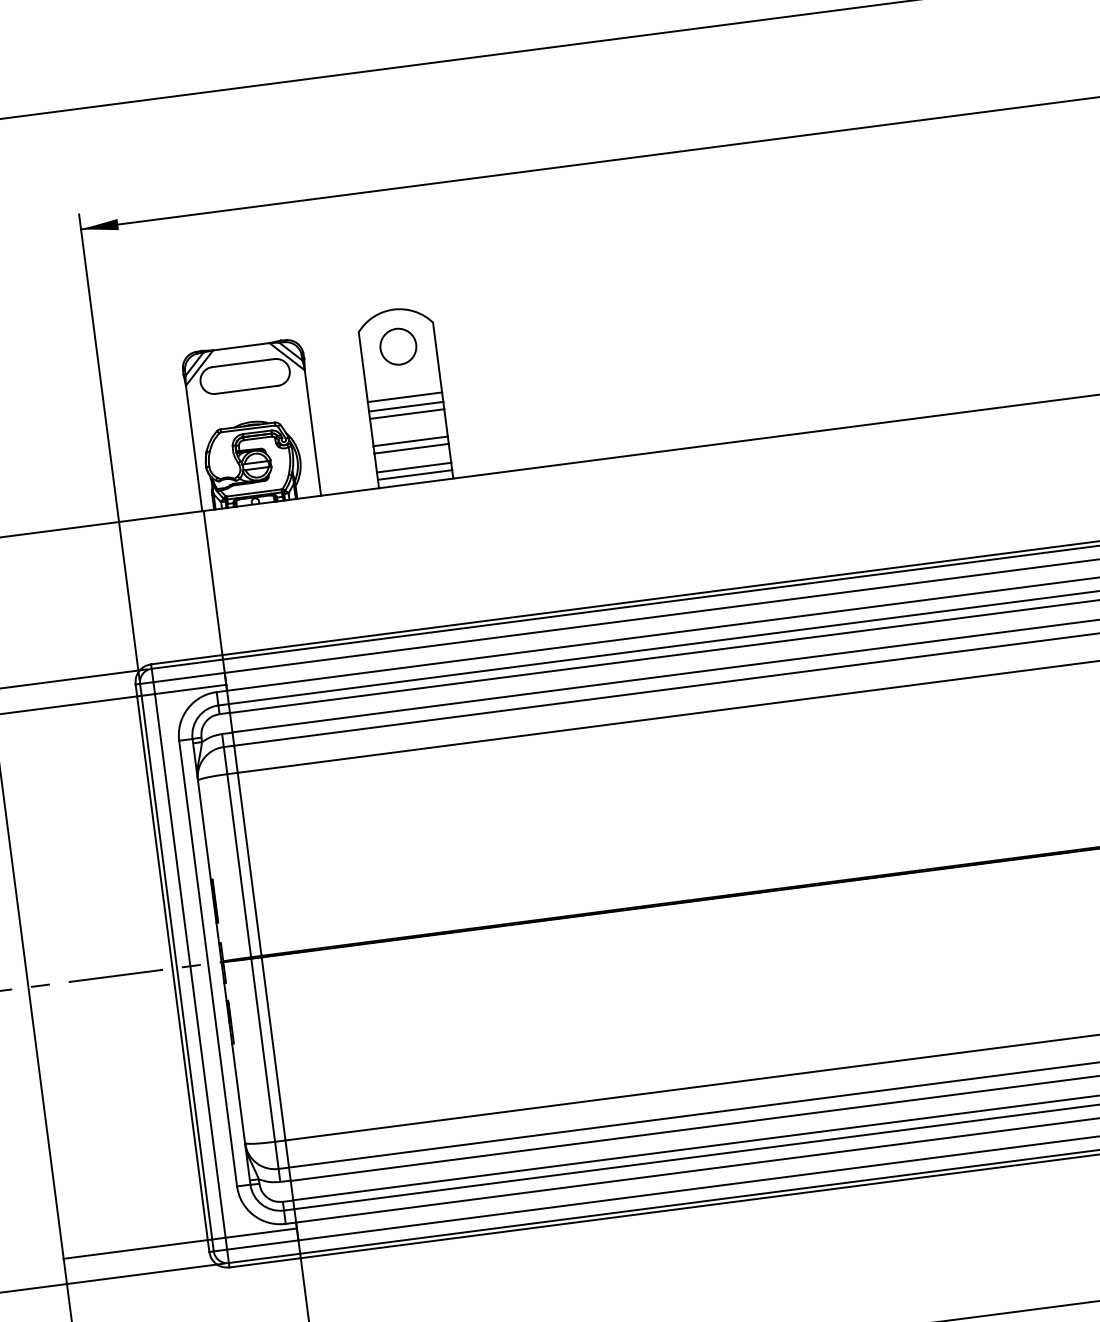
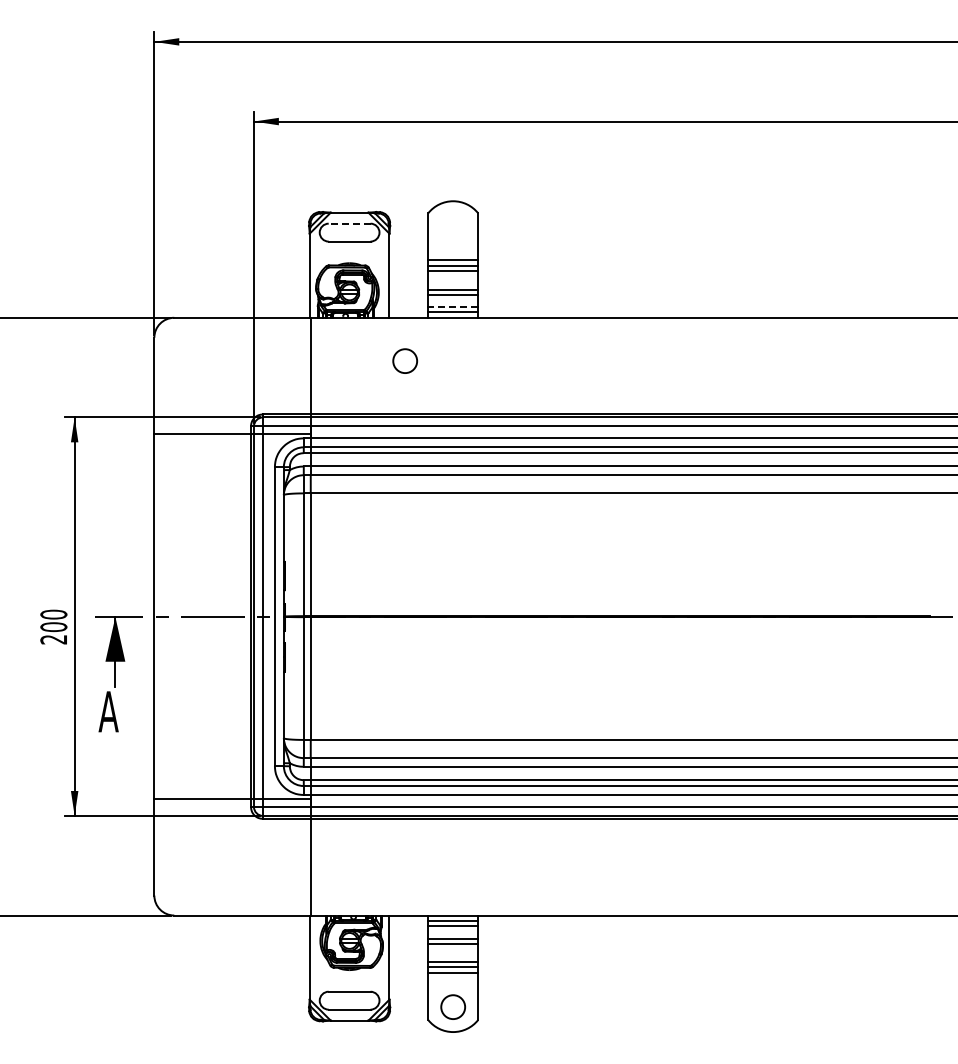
circle: (397, 345) -> (404, 360), moved
line: (243, 362) -> (349, 223), solid -> dashed
line: (414, 467) -> (453, 307), solid -> dashed

